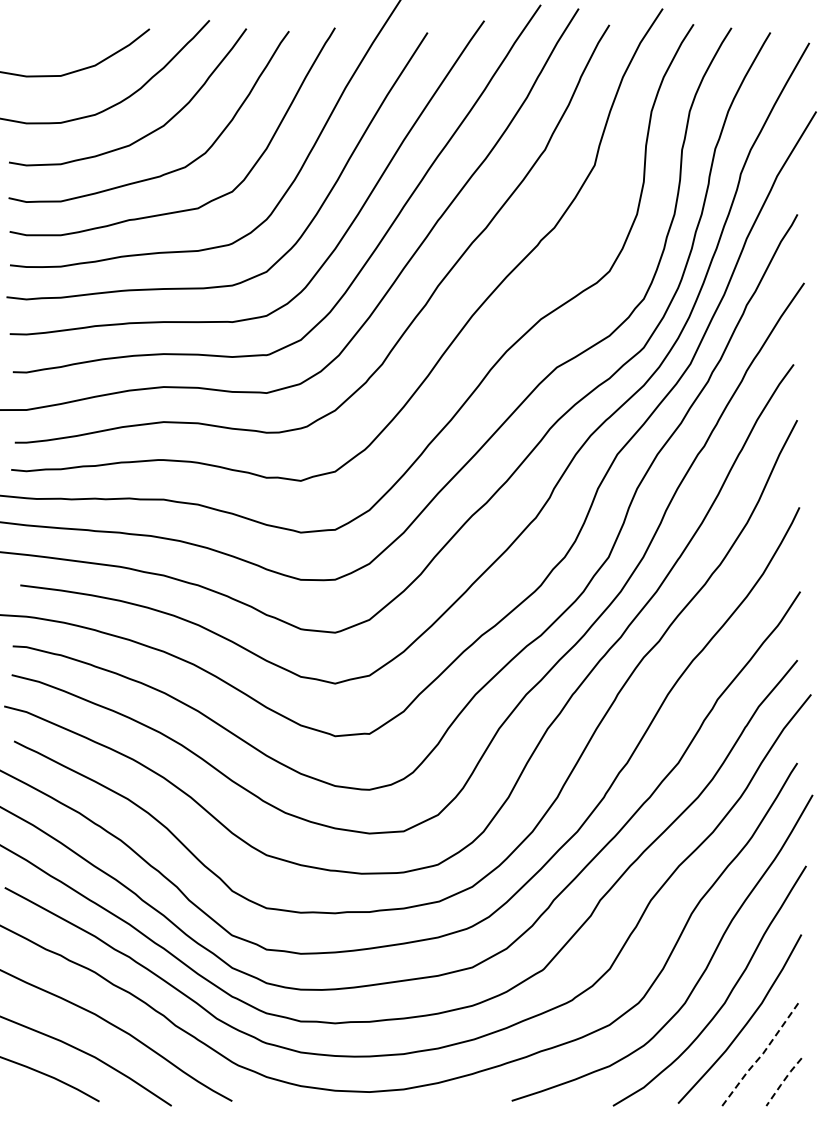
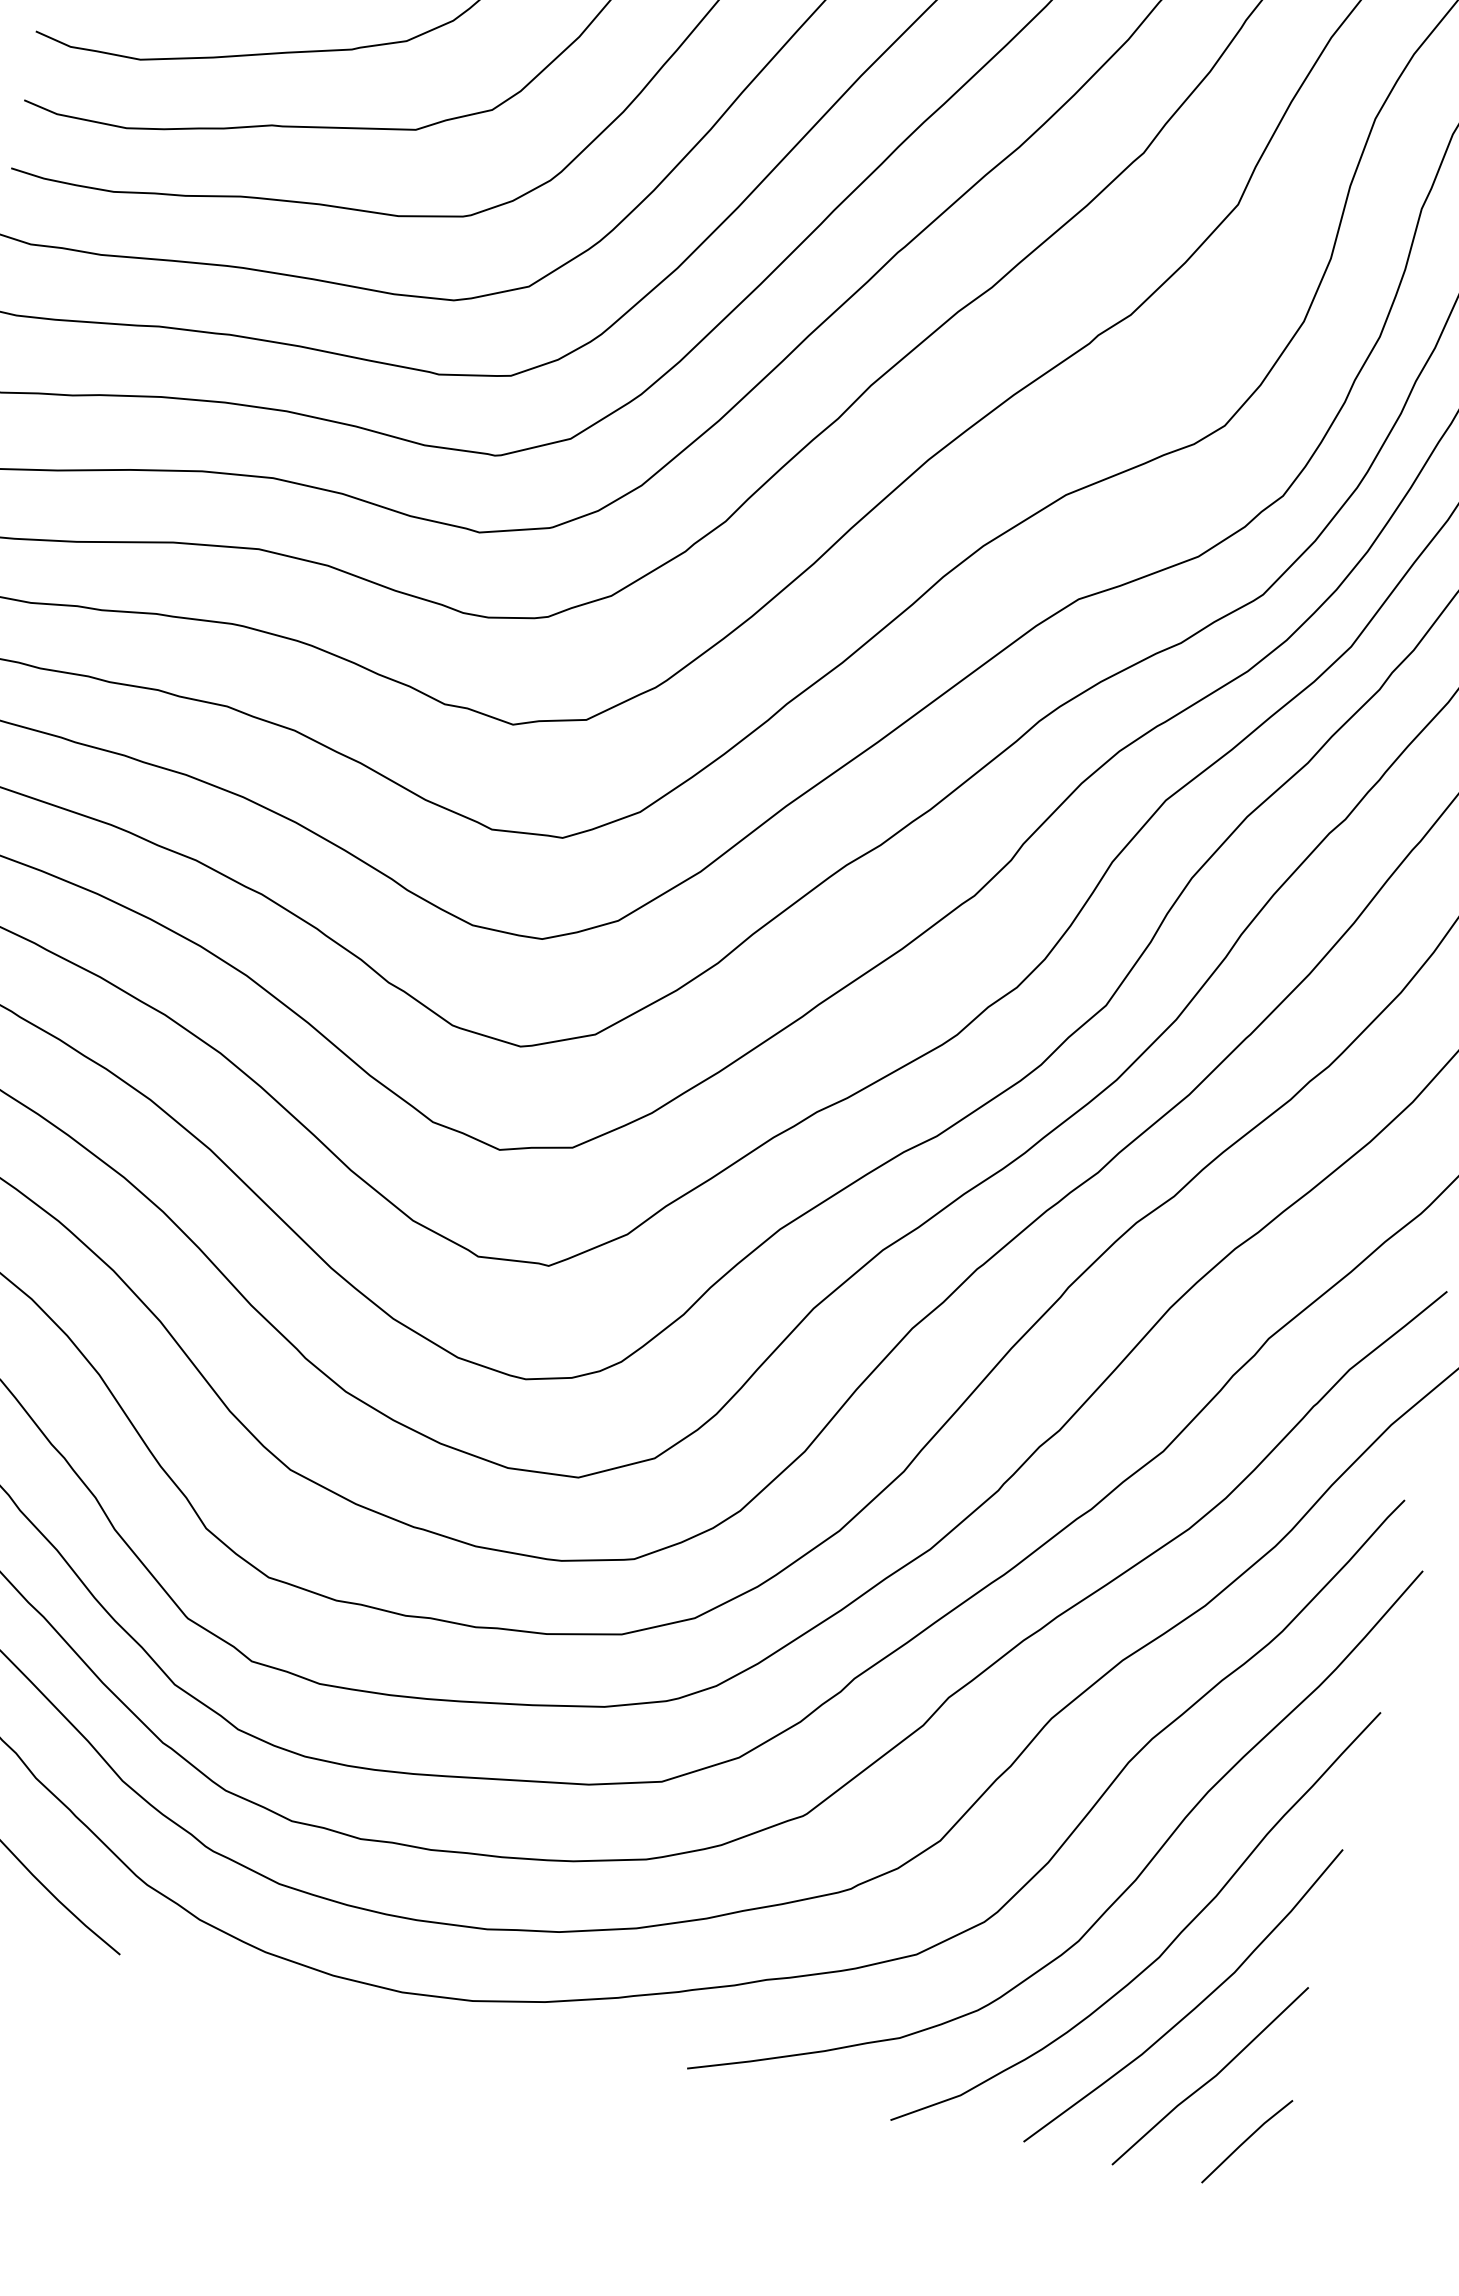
line: (761, 1055) -> (1212, 2078), dashed -> solid
line: (783, 1081) -> (1246, 2140), dashed -> solid

